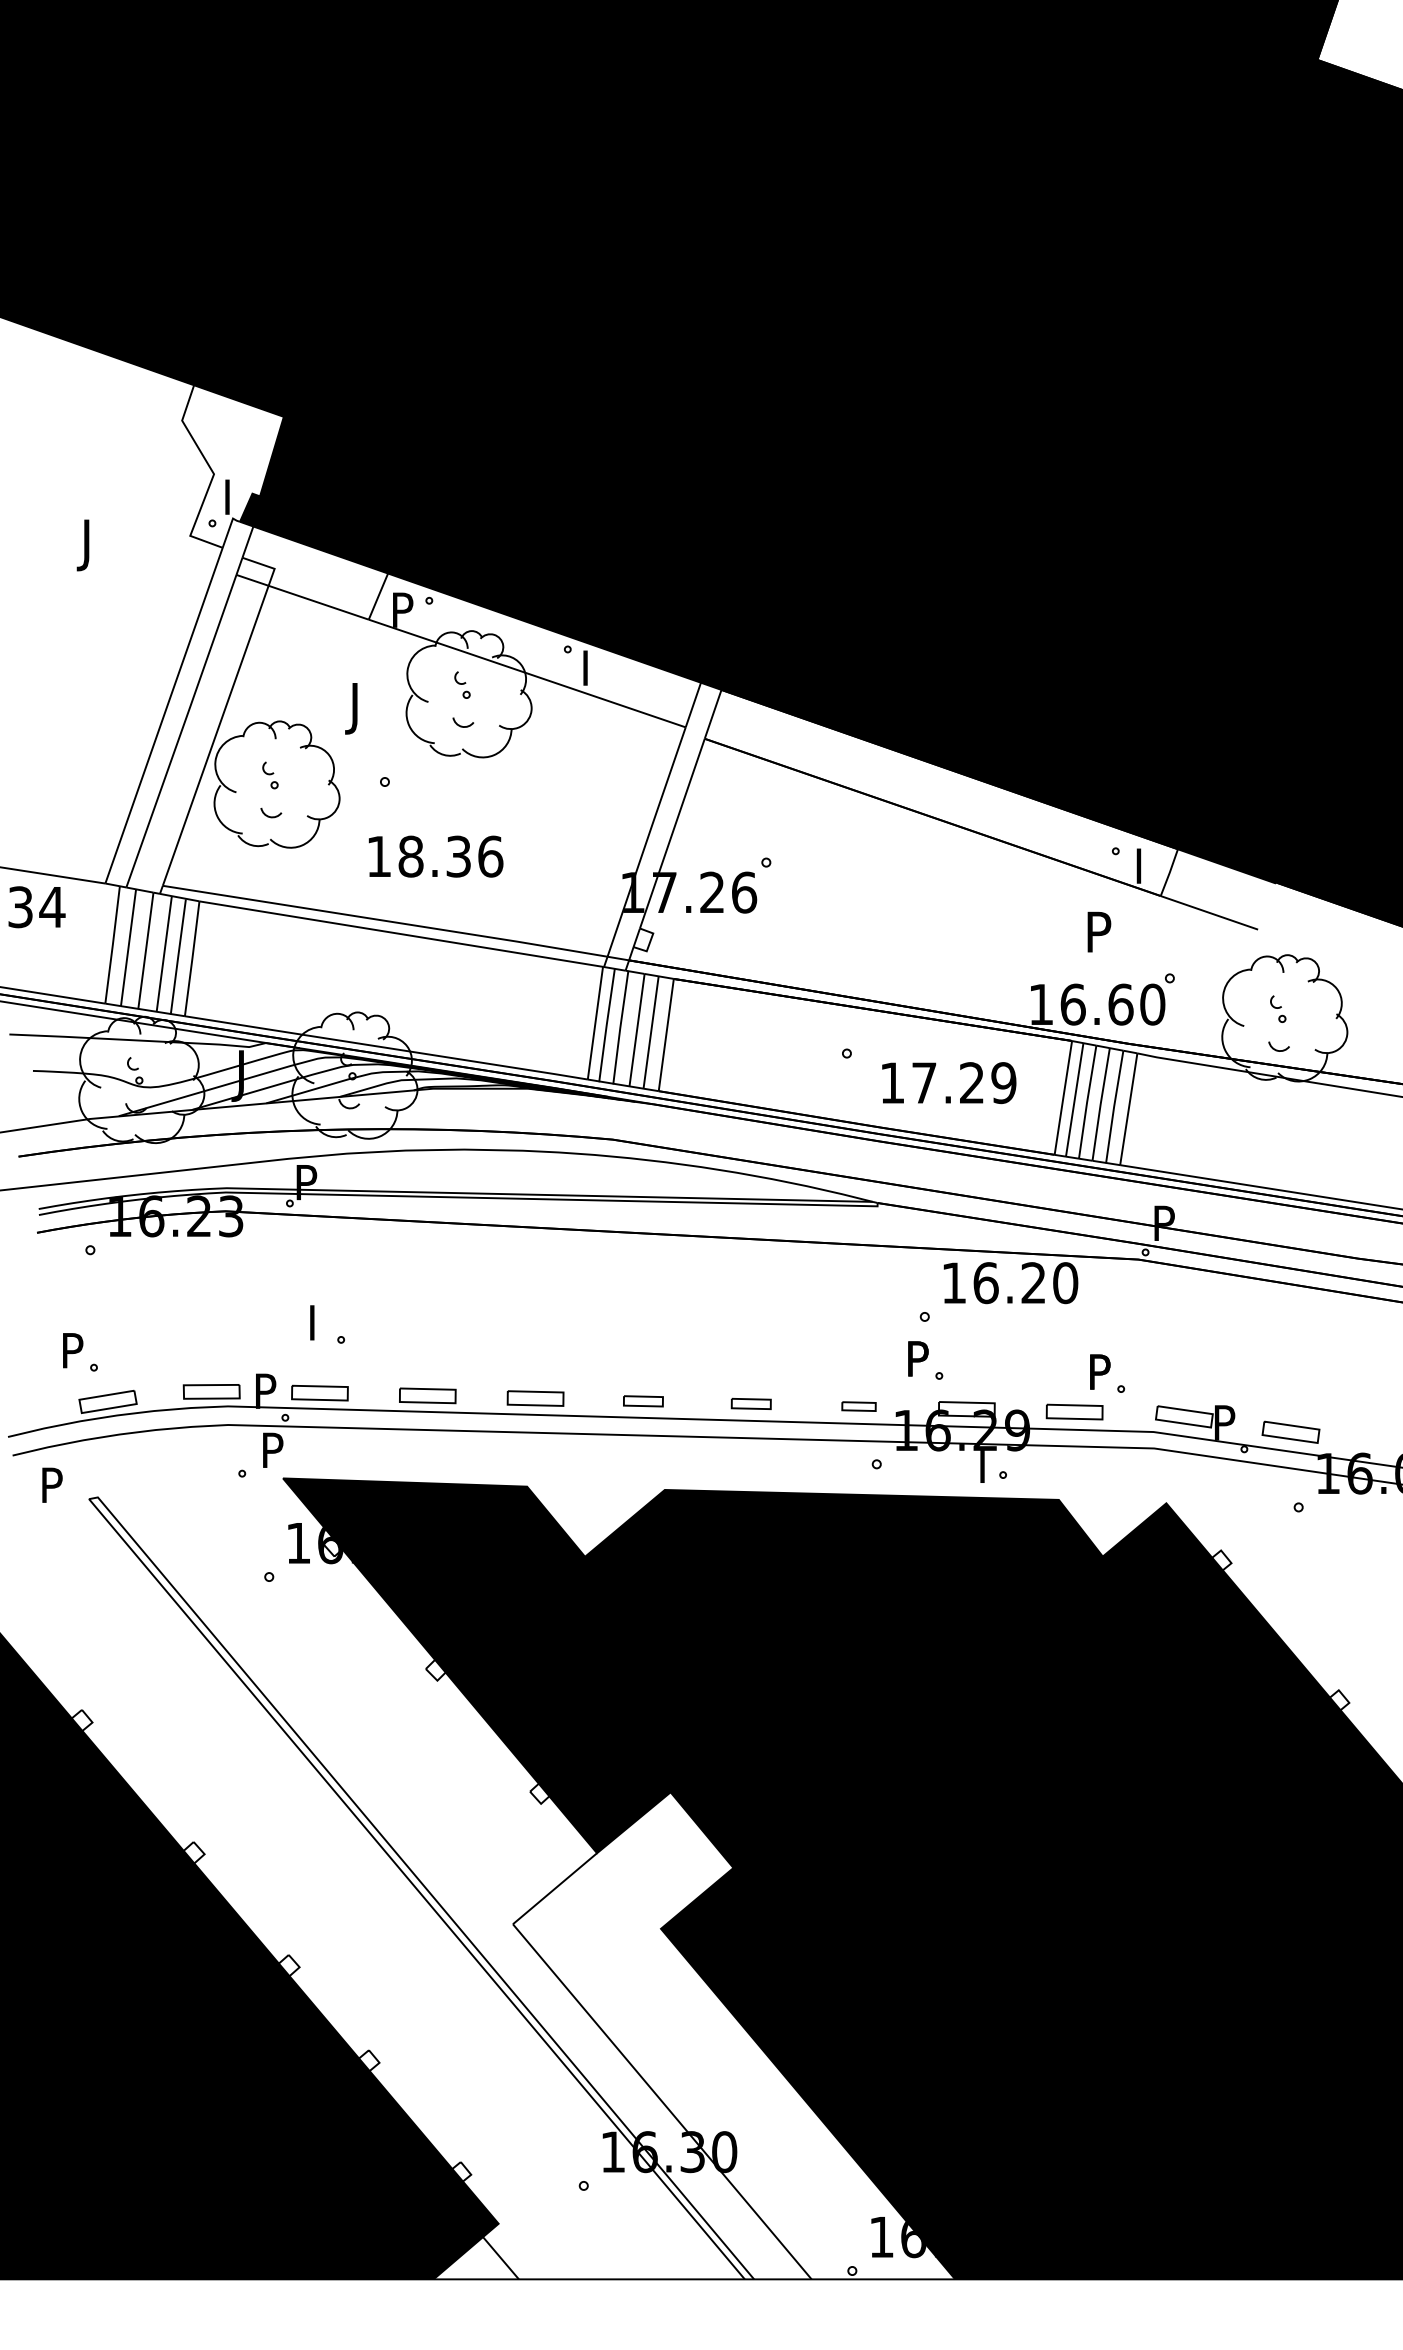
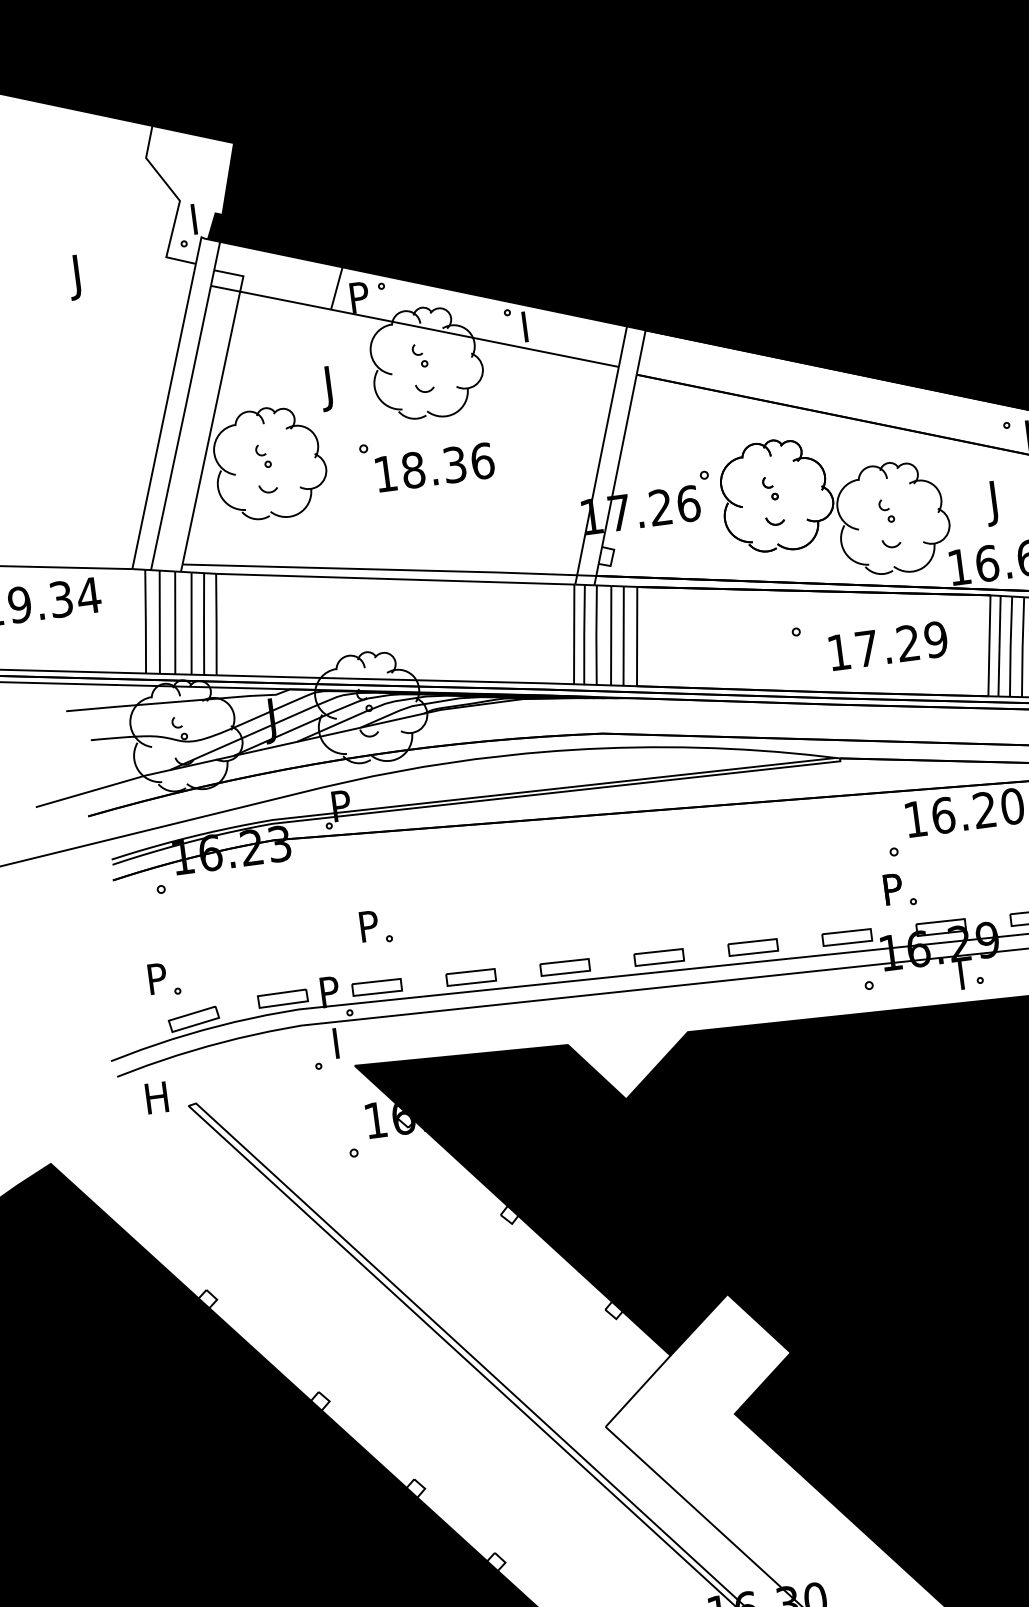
text: (435, 856) -> (434, 467), moved
part: (909, 917) -> (835, 506), added
text: (1095, 937) -> (999, 502), P -> J
text: (322, 1315) -> (370, 919), I -> P
part: (643, 1401) -> (659, 957), size x1.43
part: (751, 1403) -> (753, 947), size x1.43
part: (858, 1406) -> (846, 937), size x1.67
text: (275, 1442) -> (344, 1035), P -> I
text: (56, 1484) -> (158, 1096), P -> H

